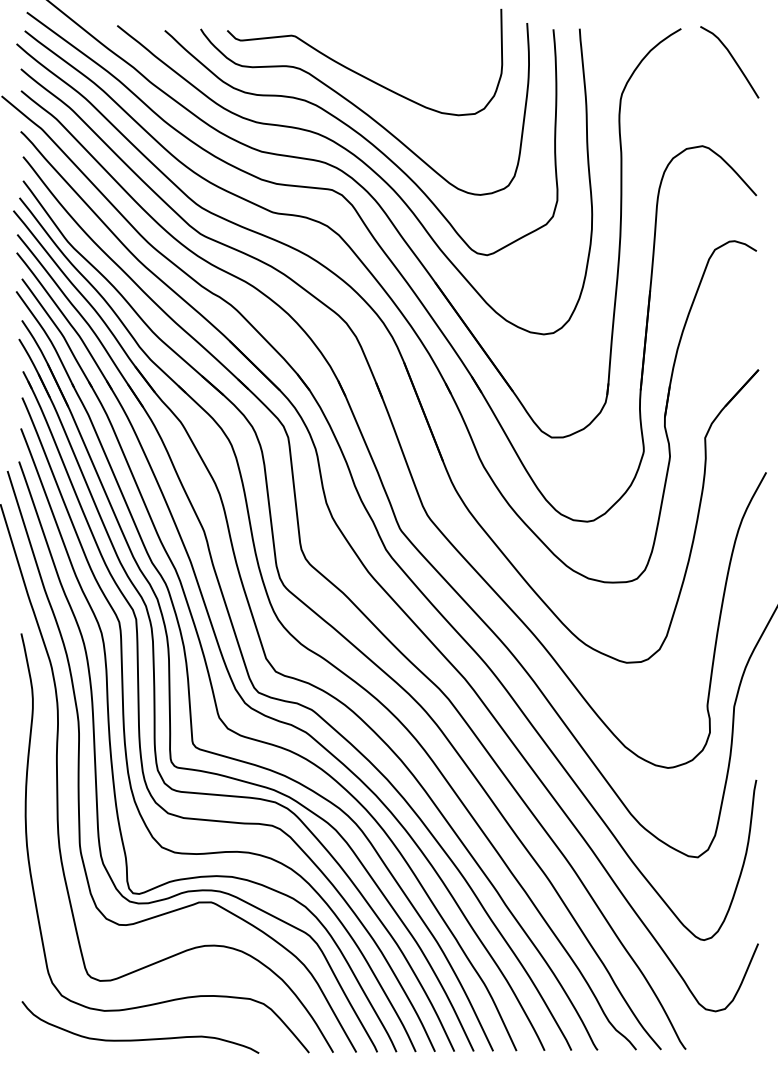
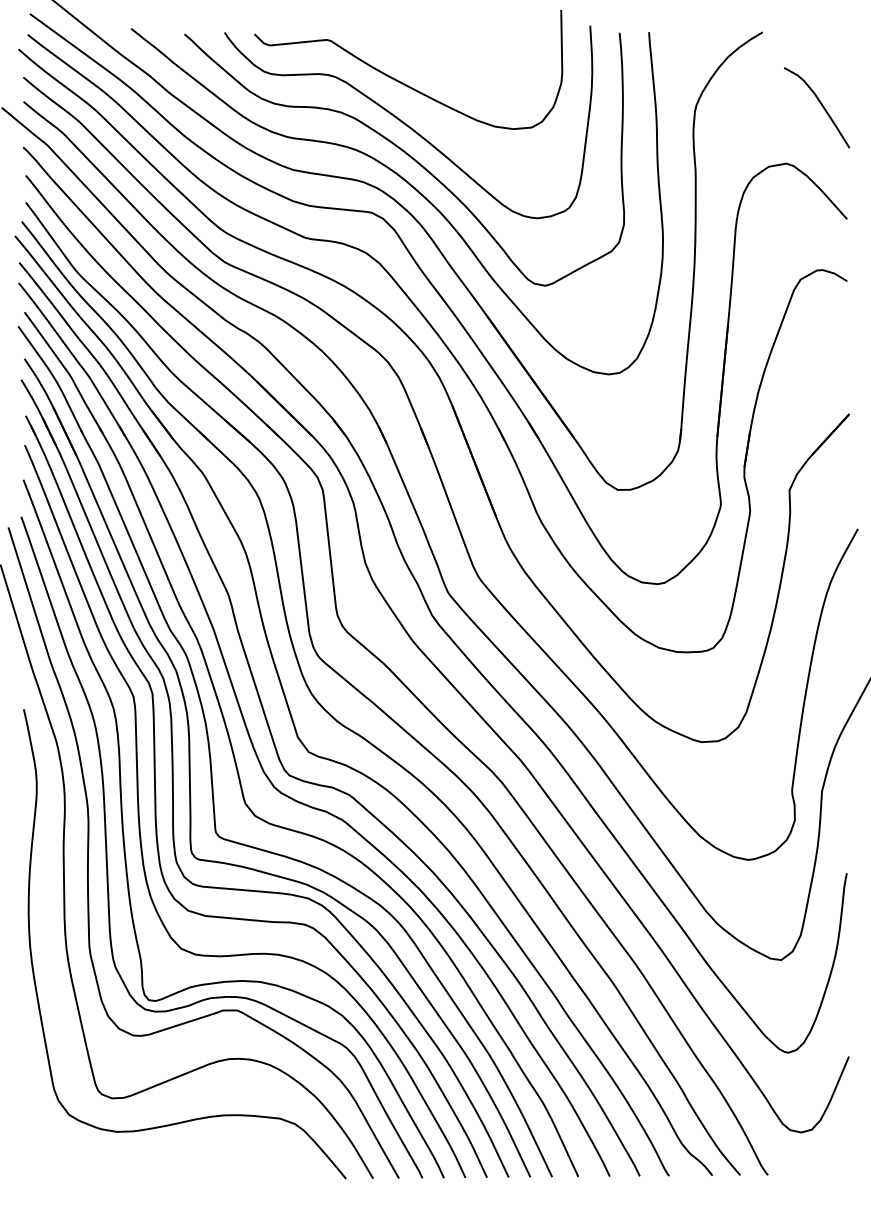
curve: (732, 59) -> (820, 104), moved
curve: (140, 1039) -> (157, 1163), removed

